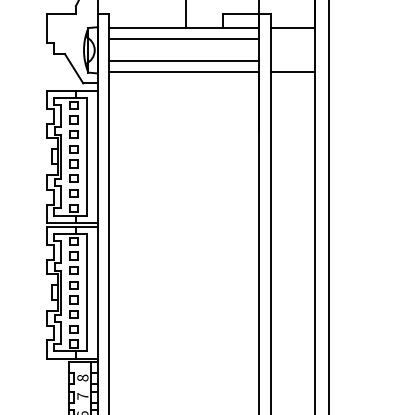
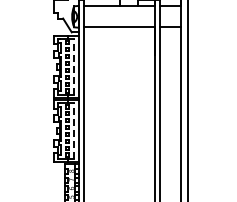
line: (182, 39) -> (118, 11), removed
line: (182, 62) -> (118, 22), removed
line: (86, 155) -> (73, 66), solid -> dashed
line: (86, 293) -> (73, 131), solid -> dashed

